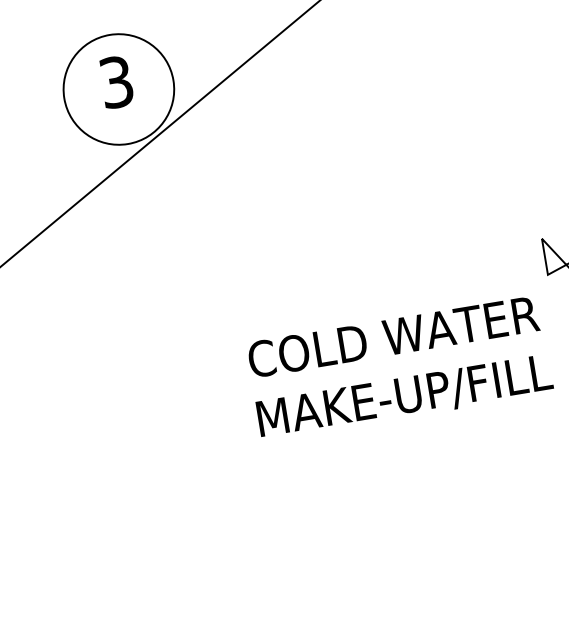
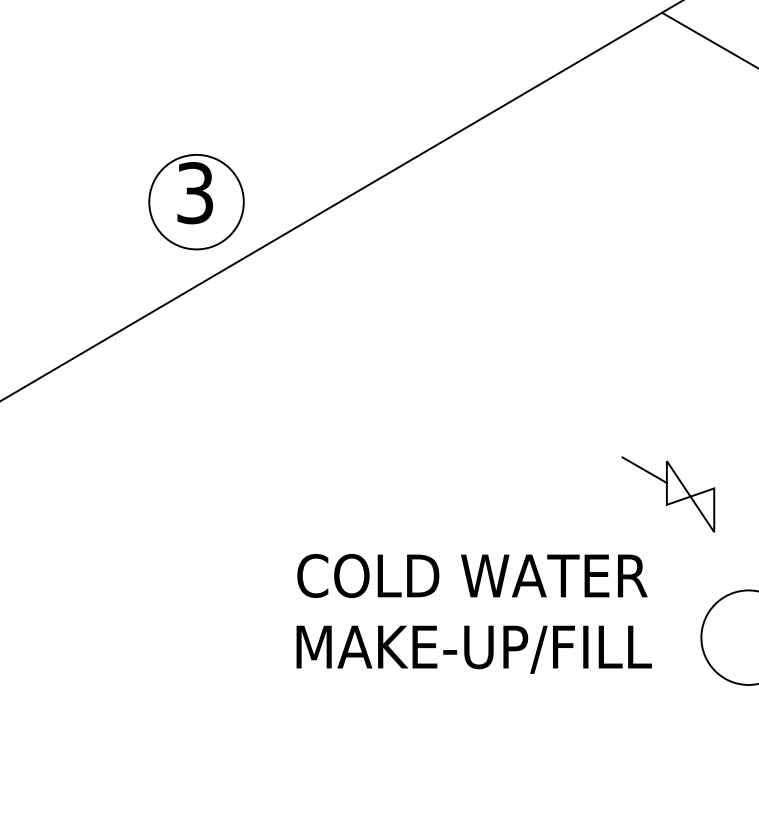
circle: (118, 88) -> (196, 201), size x0.71
line: (524, 248) -> (644, 469), added
text: (399, 367) -> (473, 613), moved

